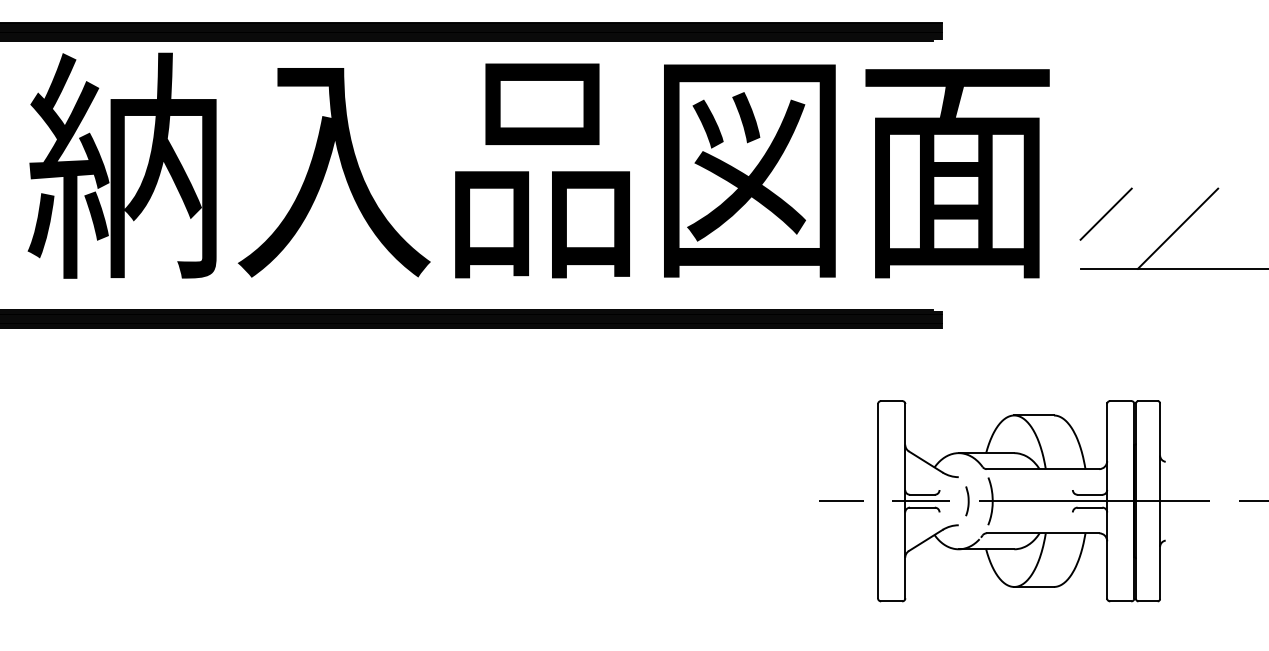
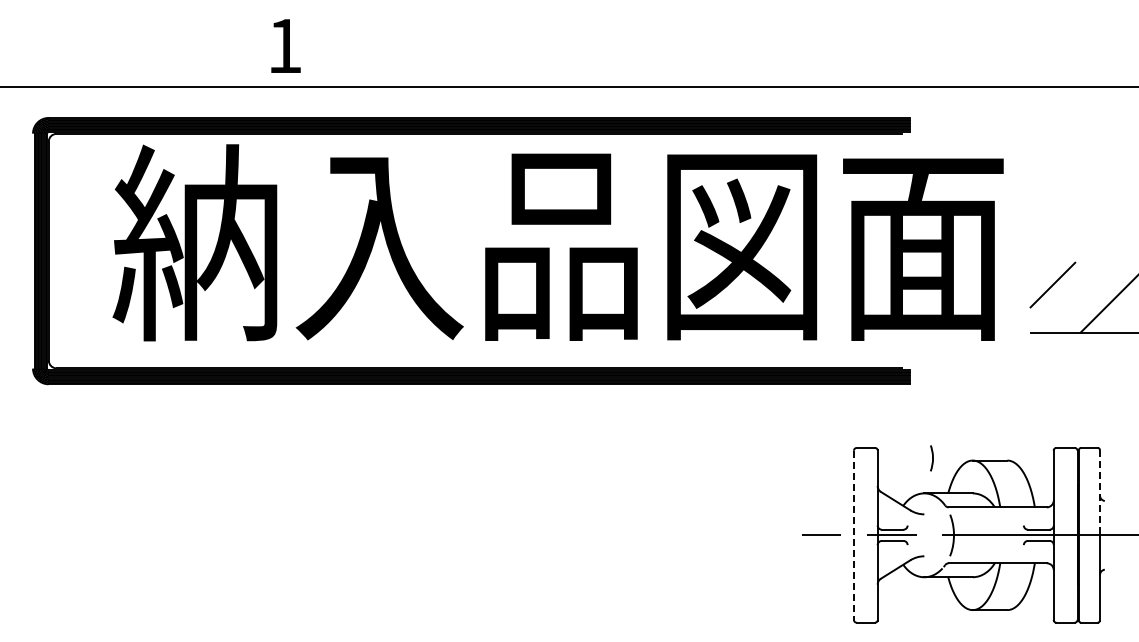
line: (1159, 452) -> (1099, 492), solid -> dashed
line: (877, 501) -> (853, 535), solid -> dashed
line: (968, 501) -> (932, 458), moved

